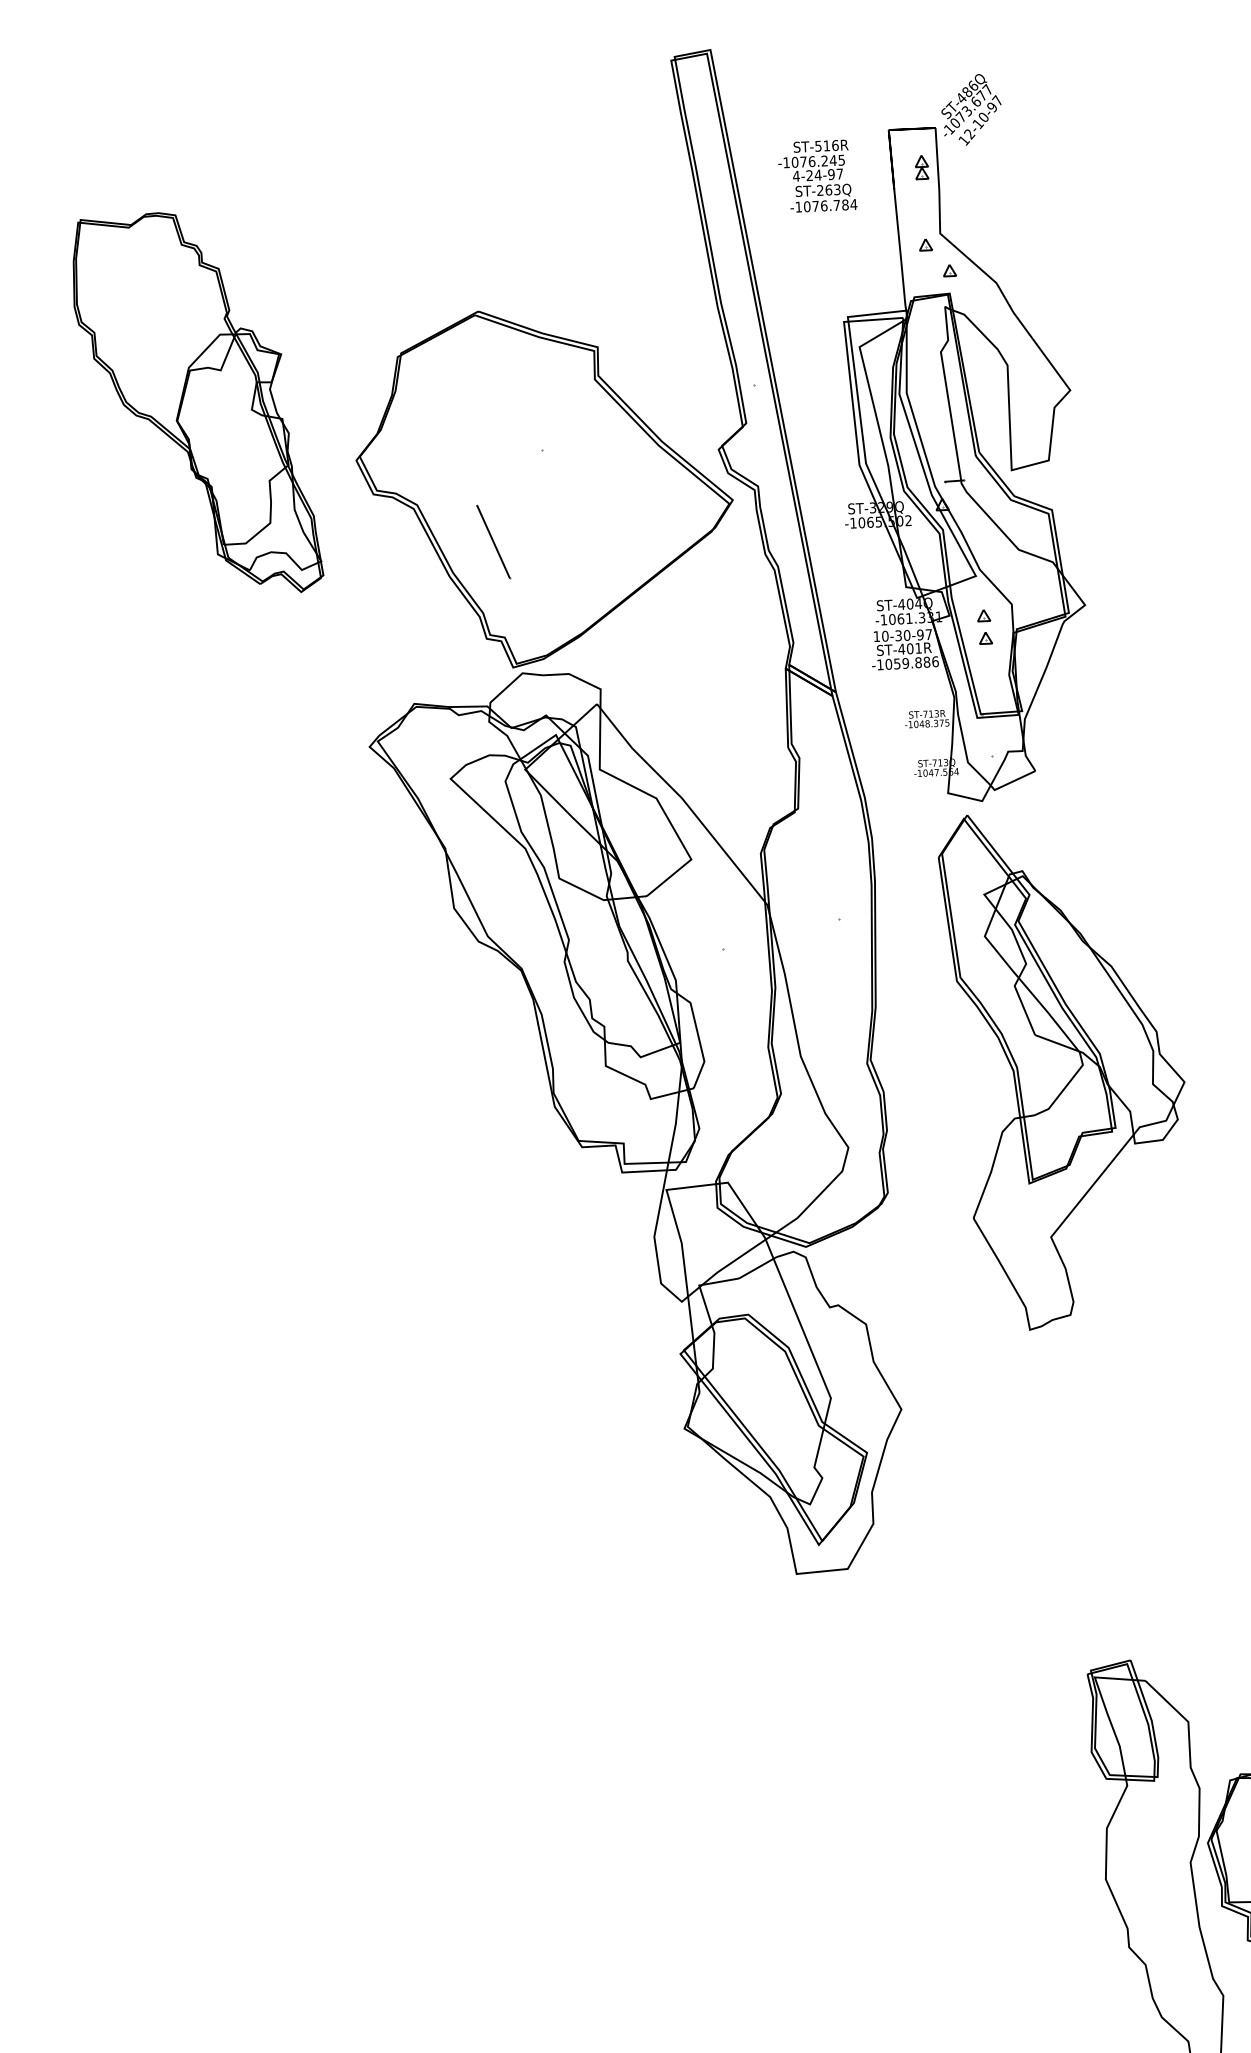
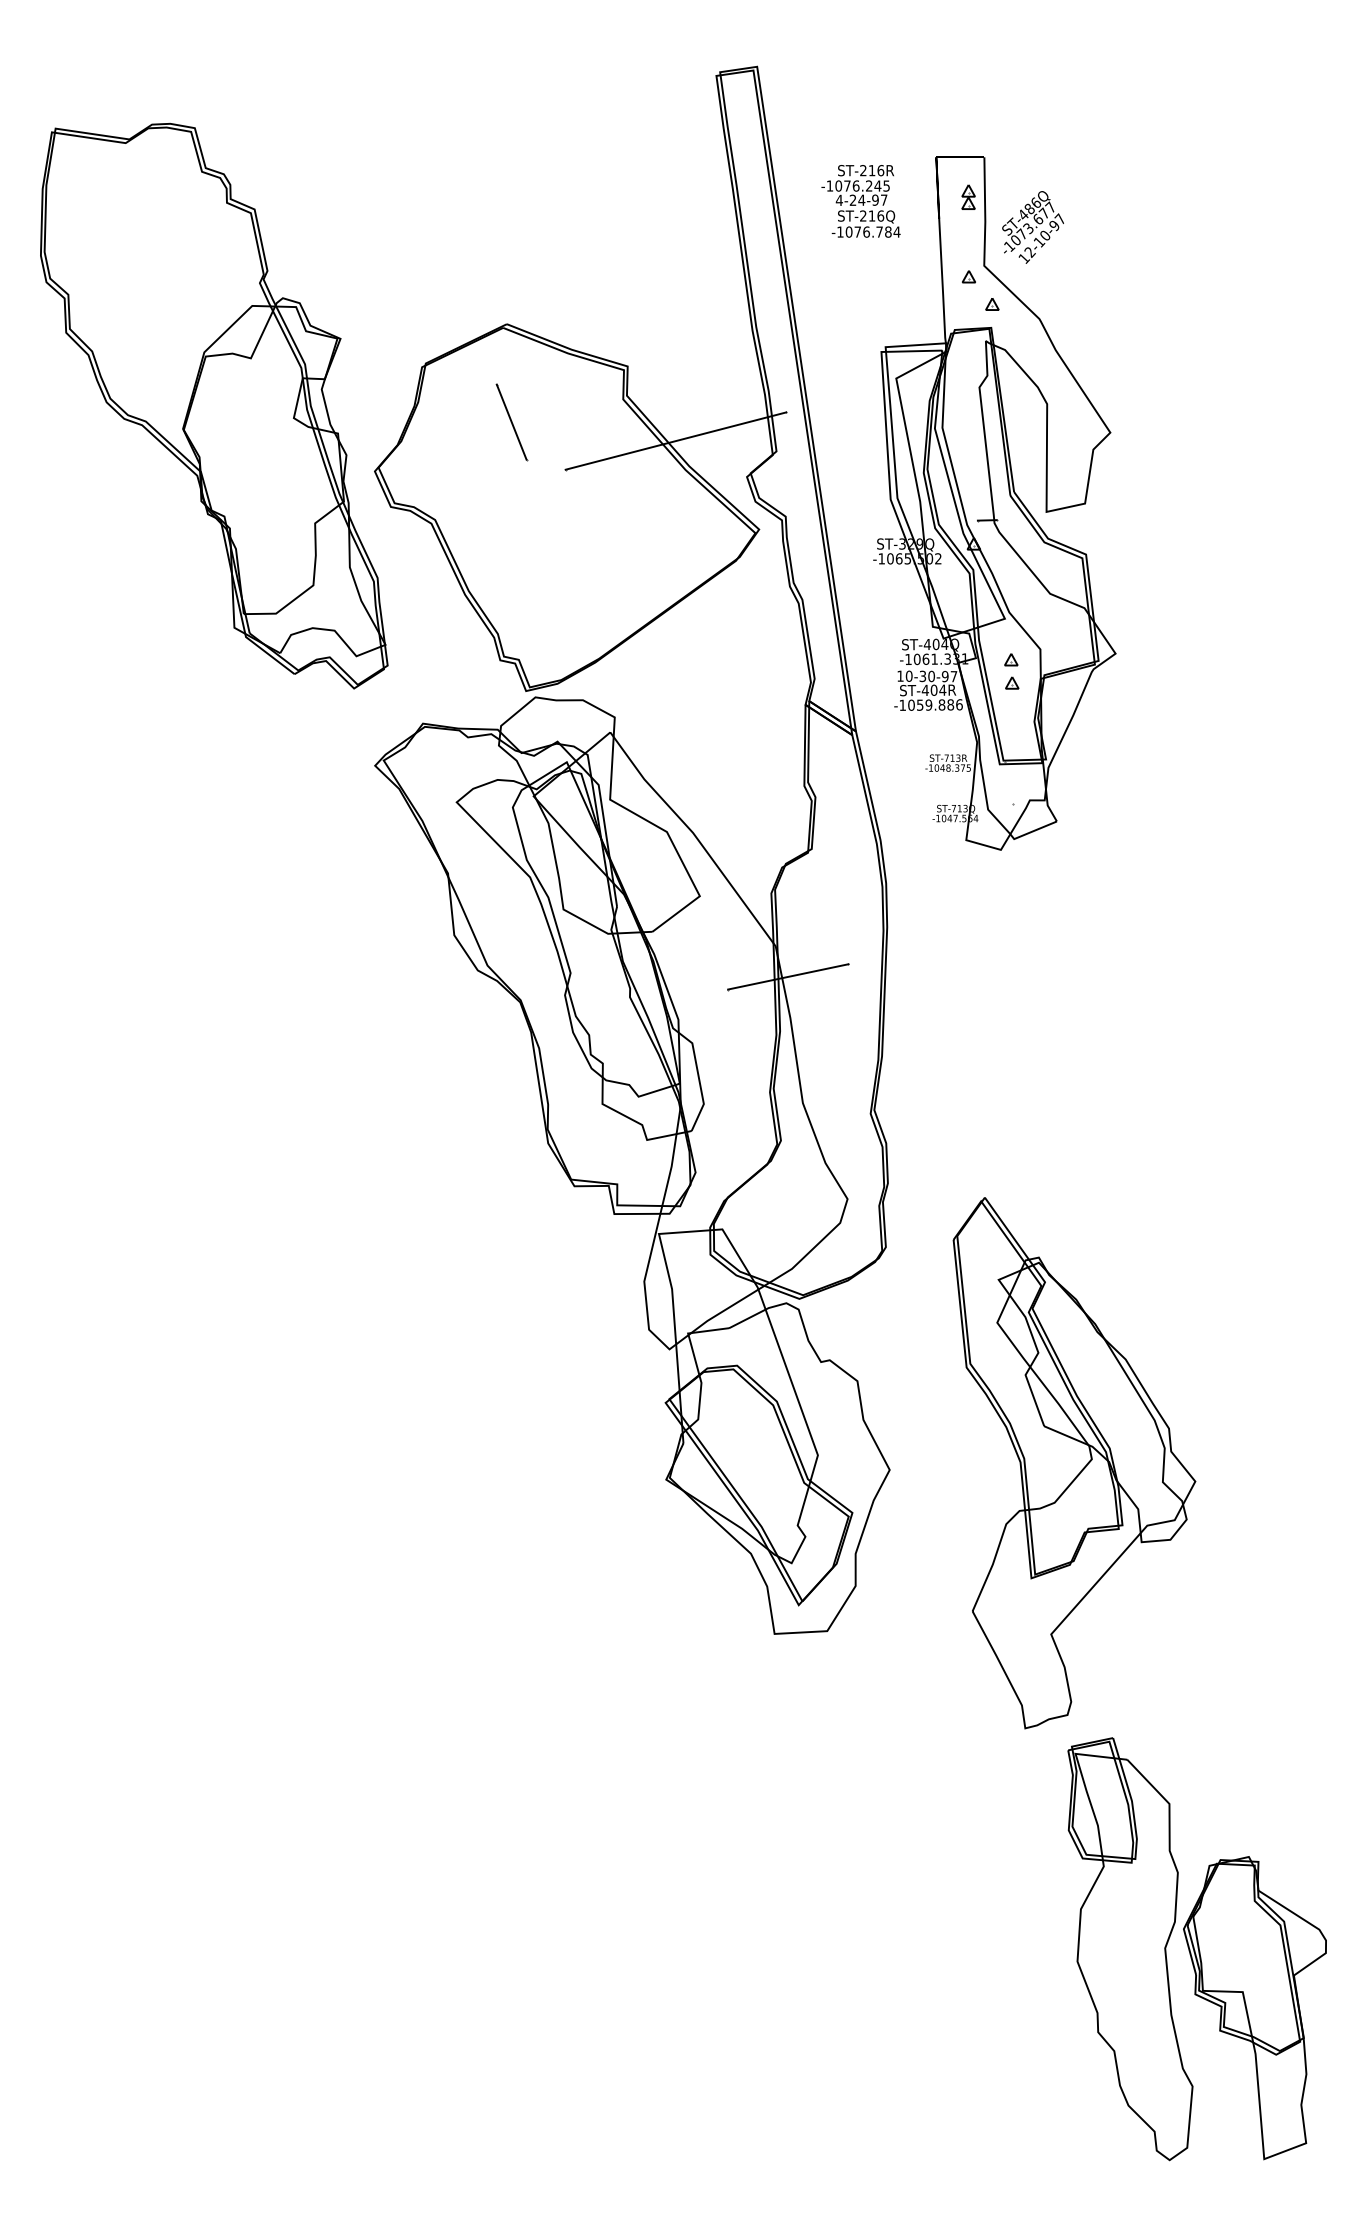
text: (970, 109) -> (1032, 227), moved
text: (818, 146) -> (863, 170), ST-516R -> ST-216R
text: (833, 189) -> (876, 215), ST-263Q -> ST-216Q
part: (197, 403) -> (214, 405), size x1.43
line: (647, 417) -> (675, 440), added
line: (493, 542) -> (511, 422), moved
text: (918, 647) -> (942, 689), ST-401R -> ST-404R
line: (781, 933) -> (788, 976), added
part: (1066, 1069) -> (1074, 1463), moved

